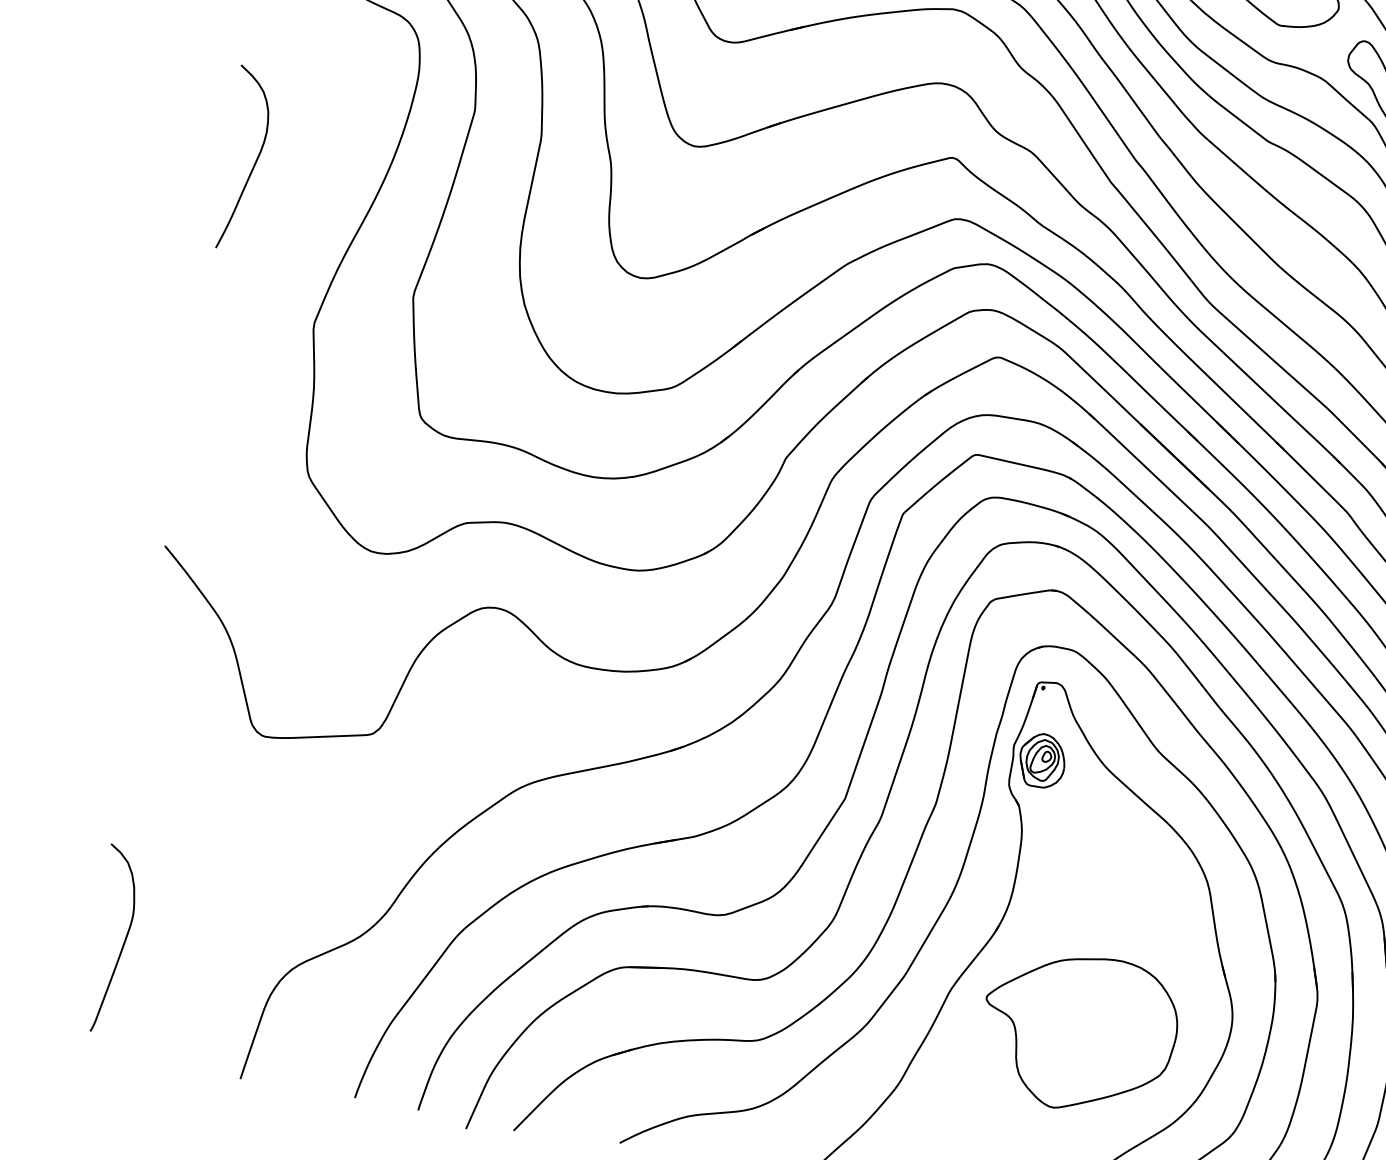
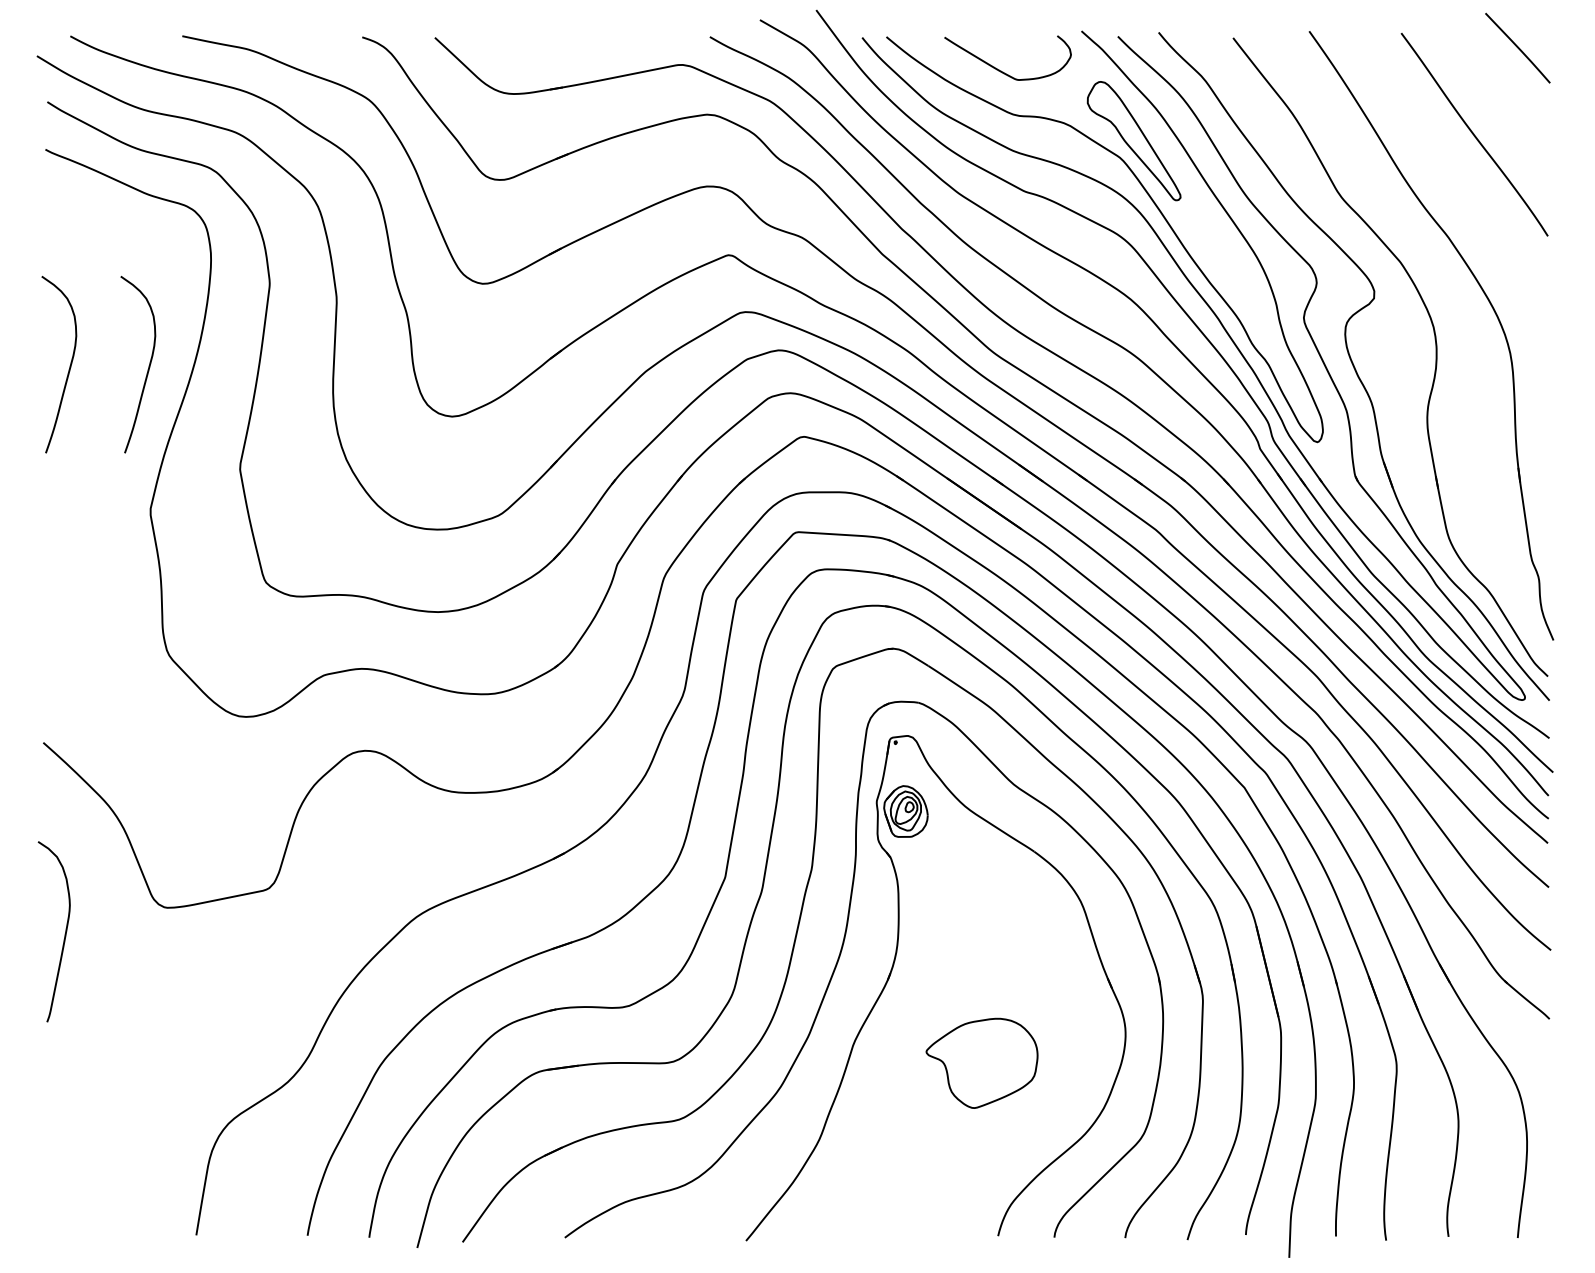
curve: (336, 174) -> (148, 365), added
curve: (122, 943) -> (64, 934), moved
part: (1078, 1033) -> (981, 1063), size x0.6

